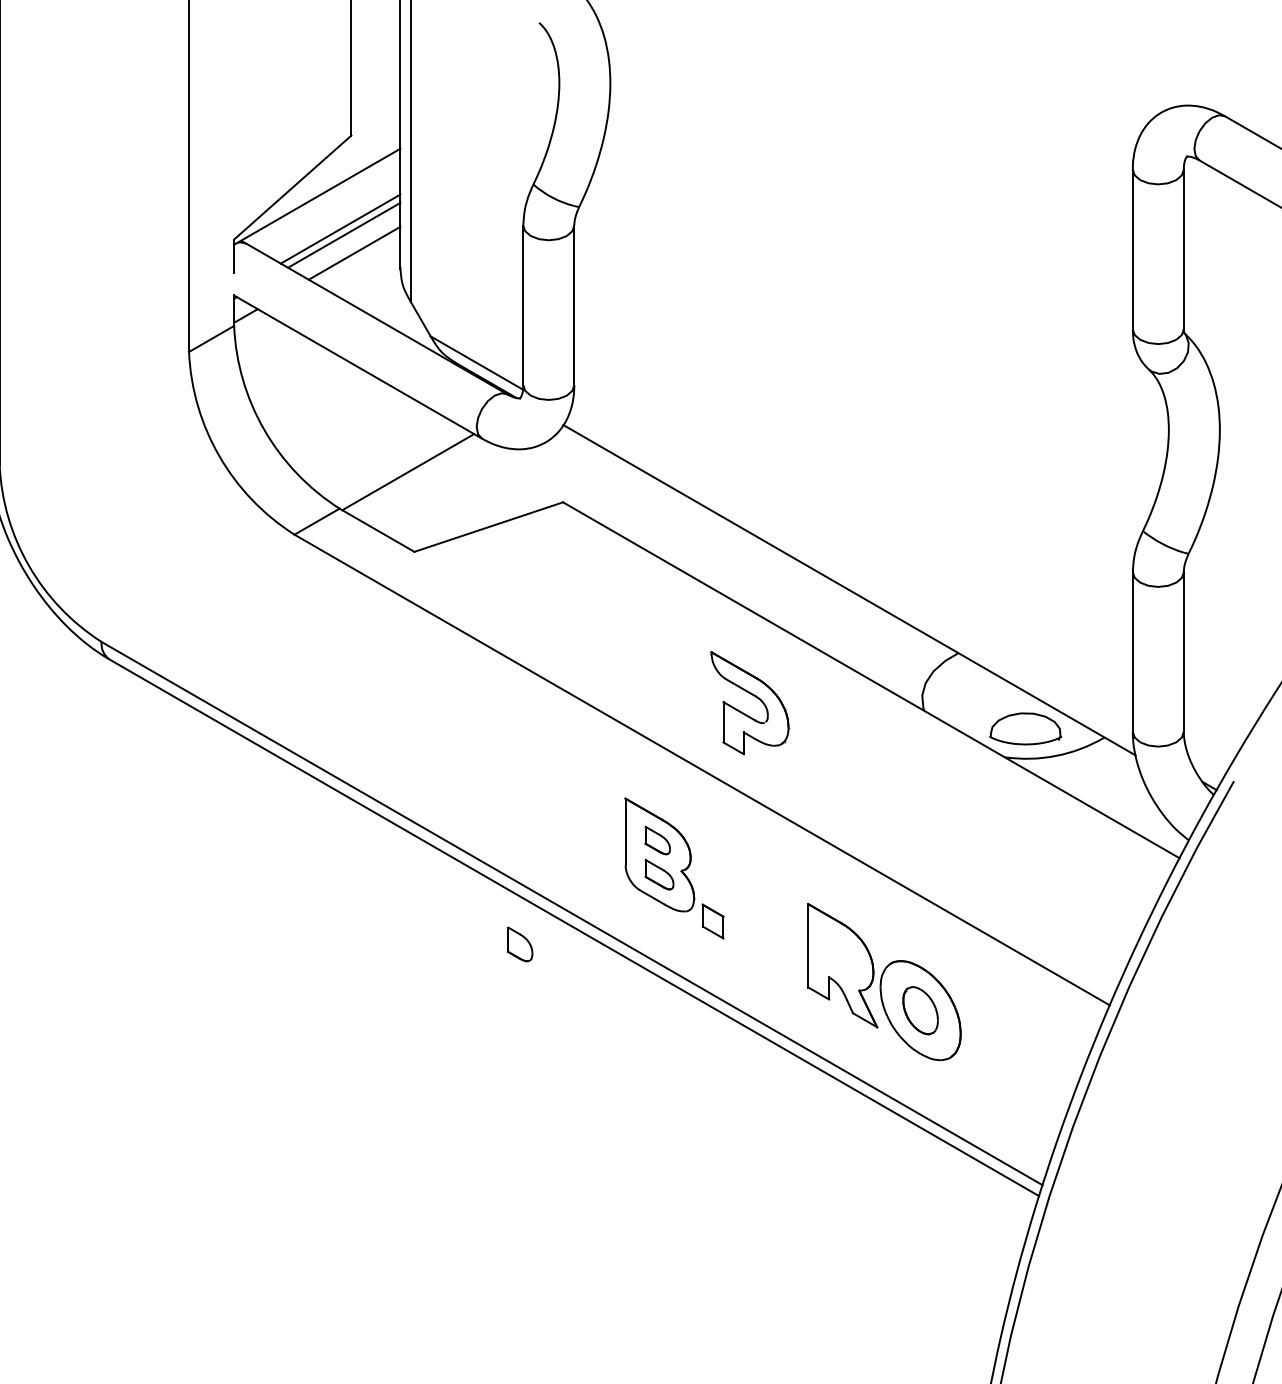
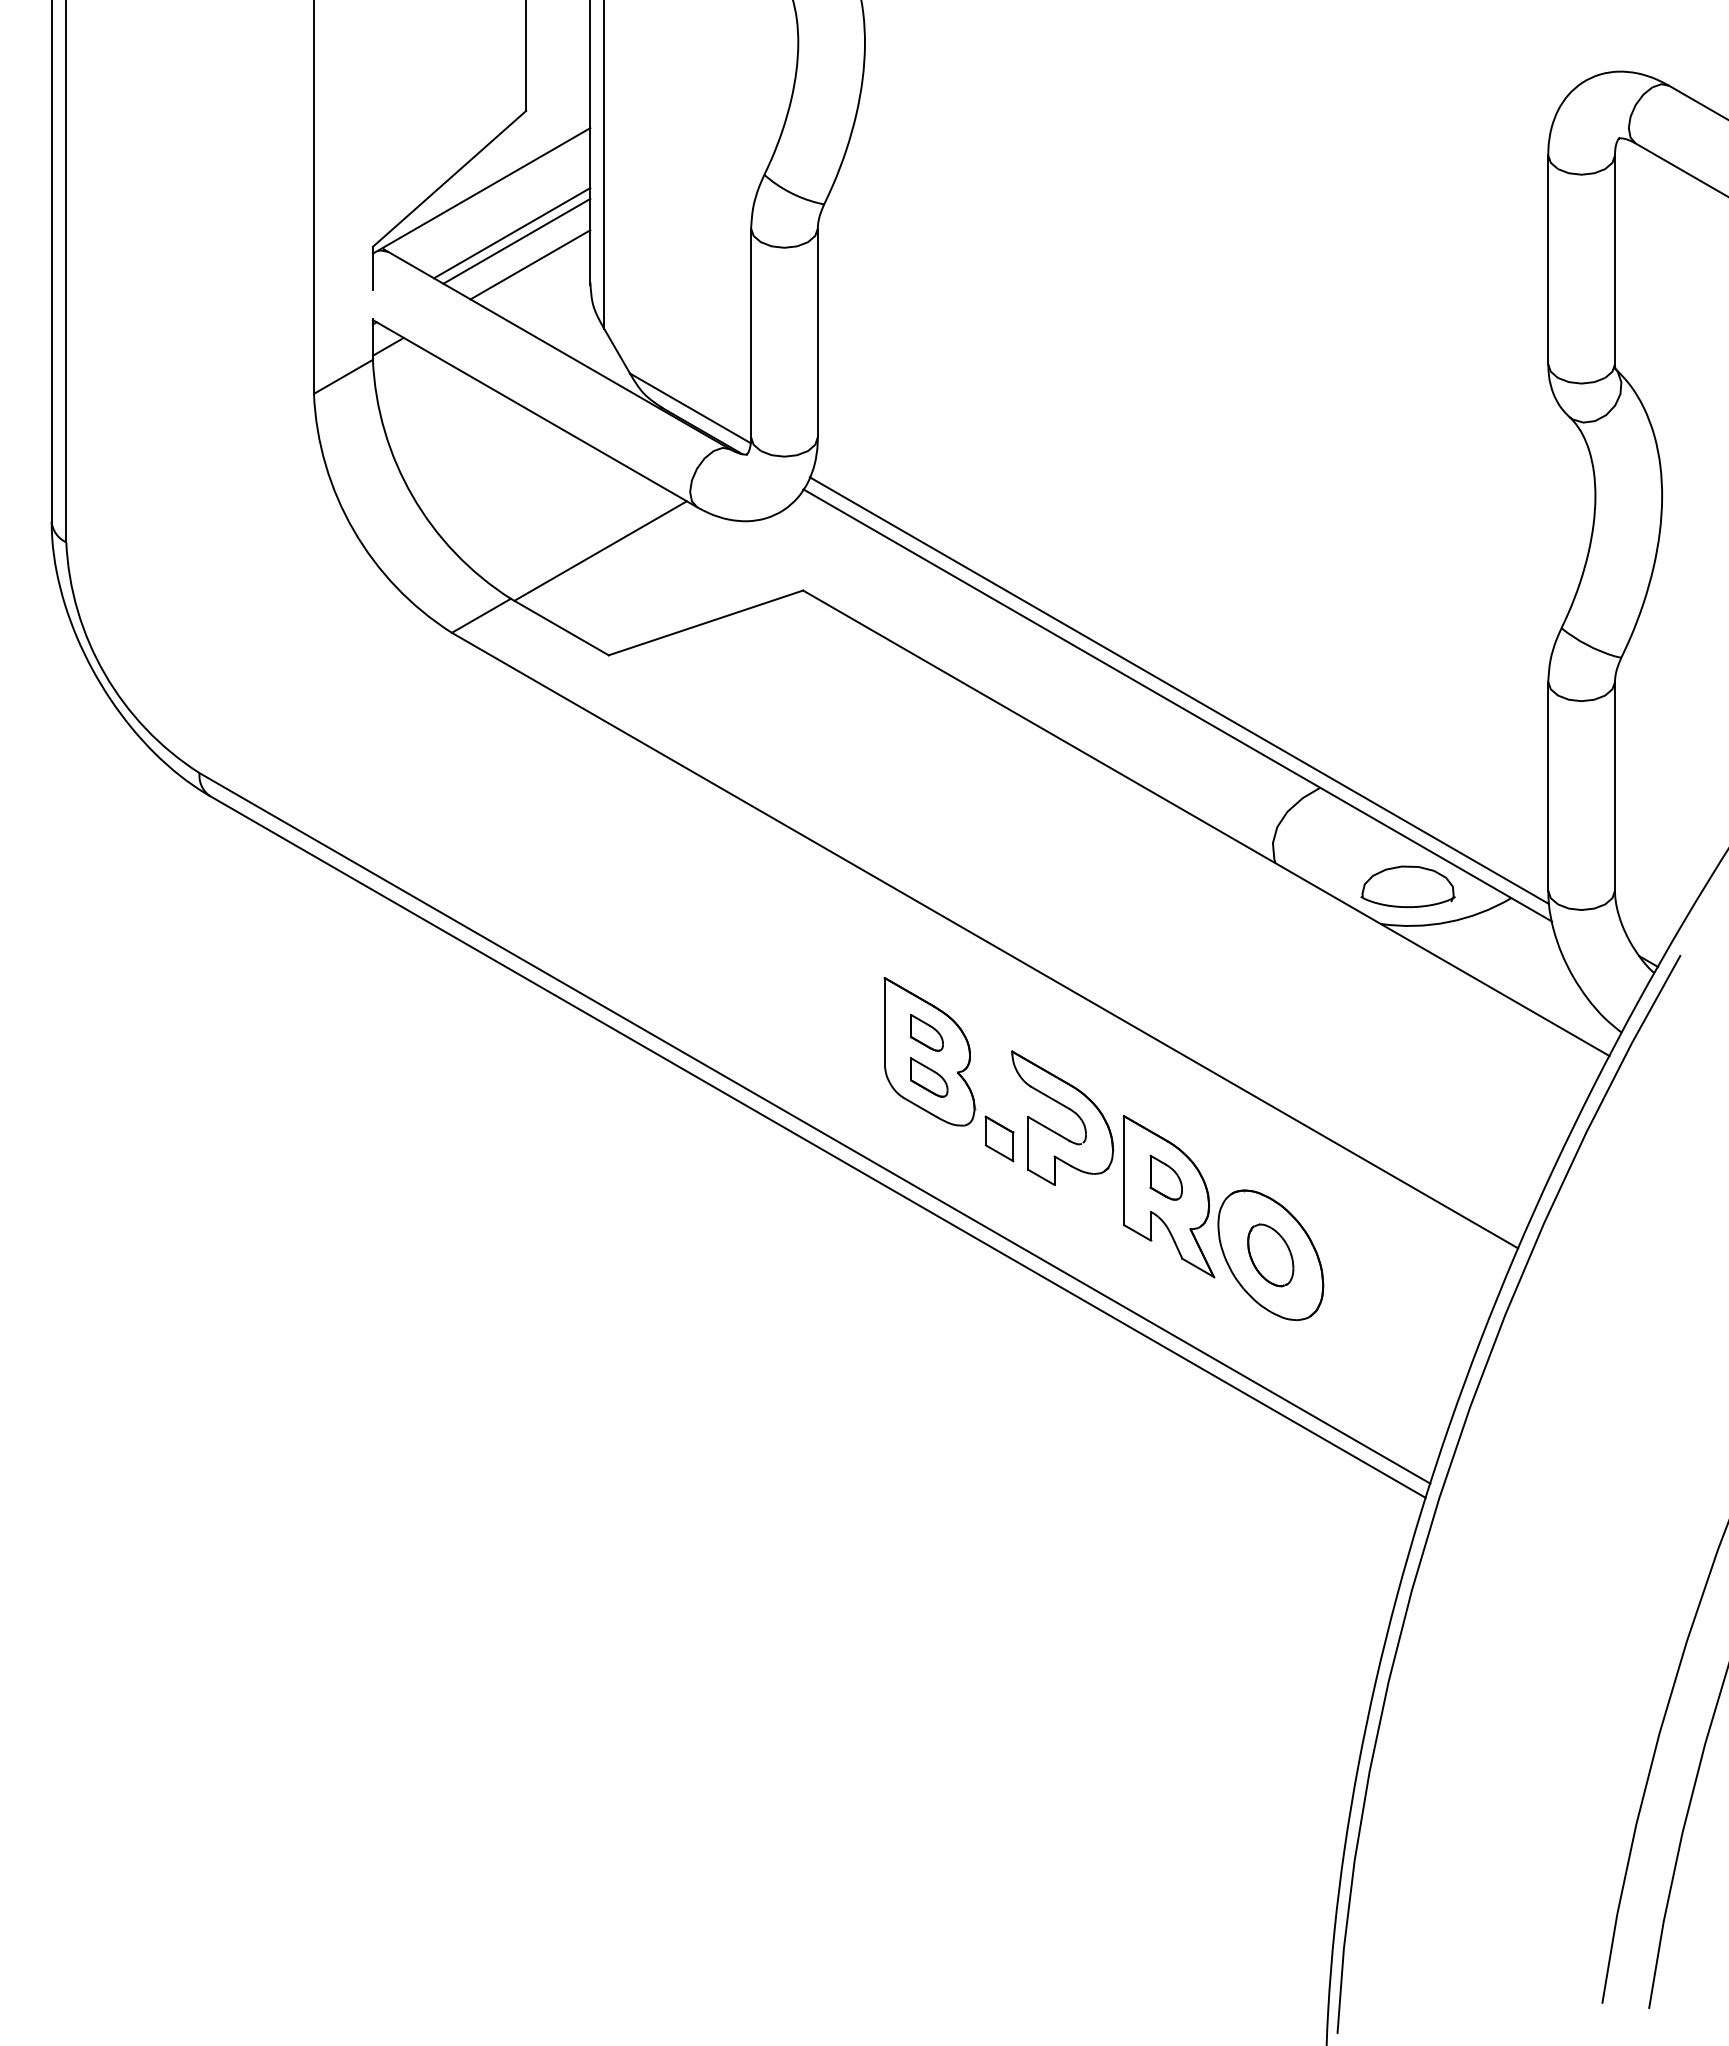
line: (850, 578) -> (1178, 690), added
part: (752, 695) -> (1066, 1108), moved
part: (519, 944) -> (1165, 1177), moved

